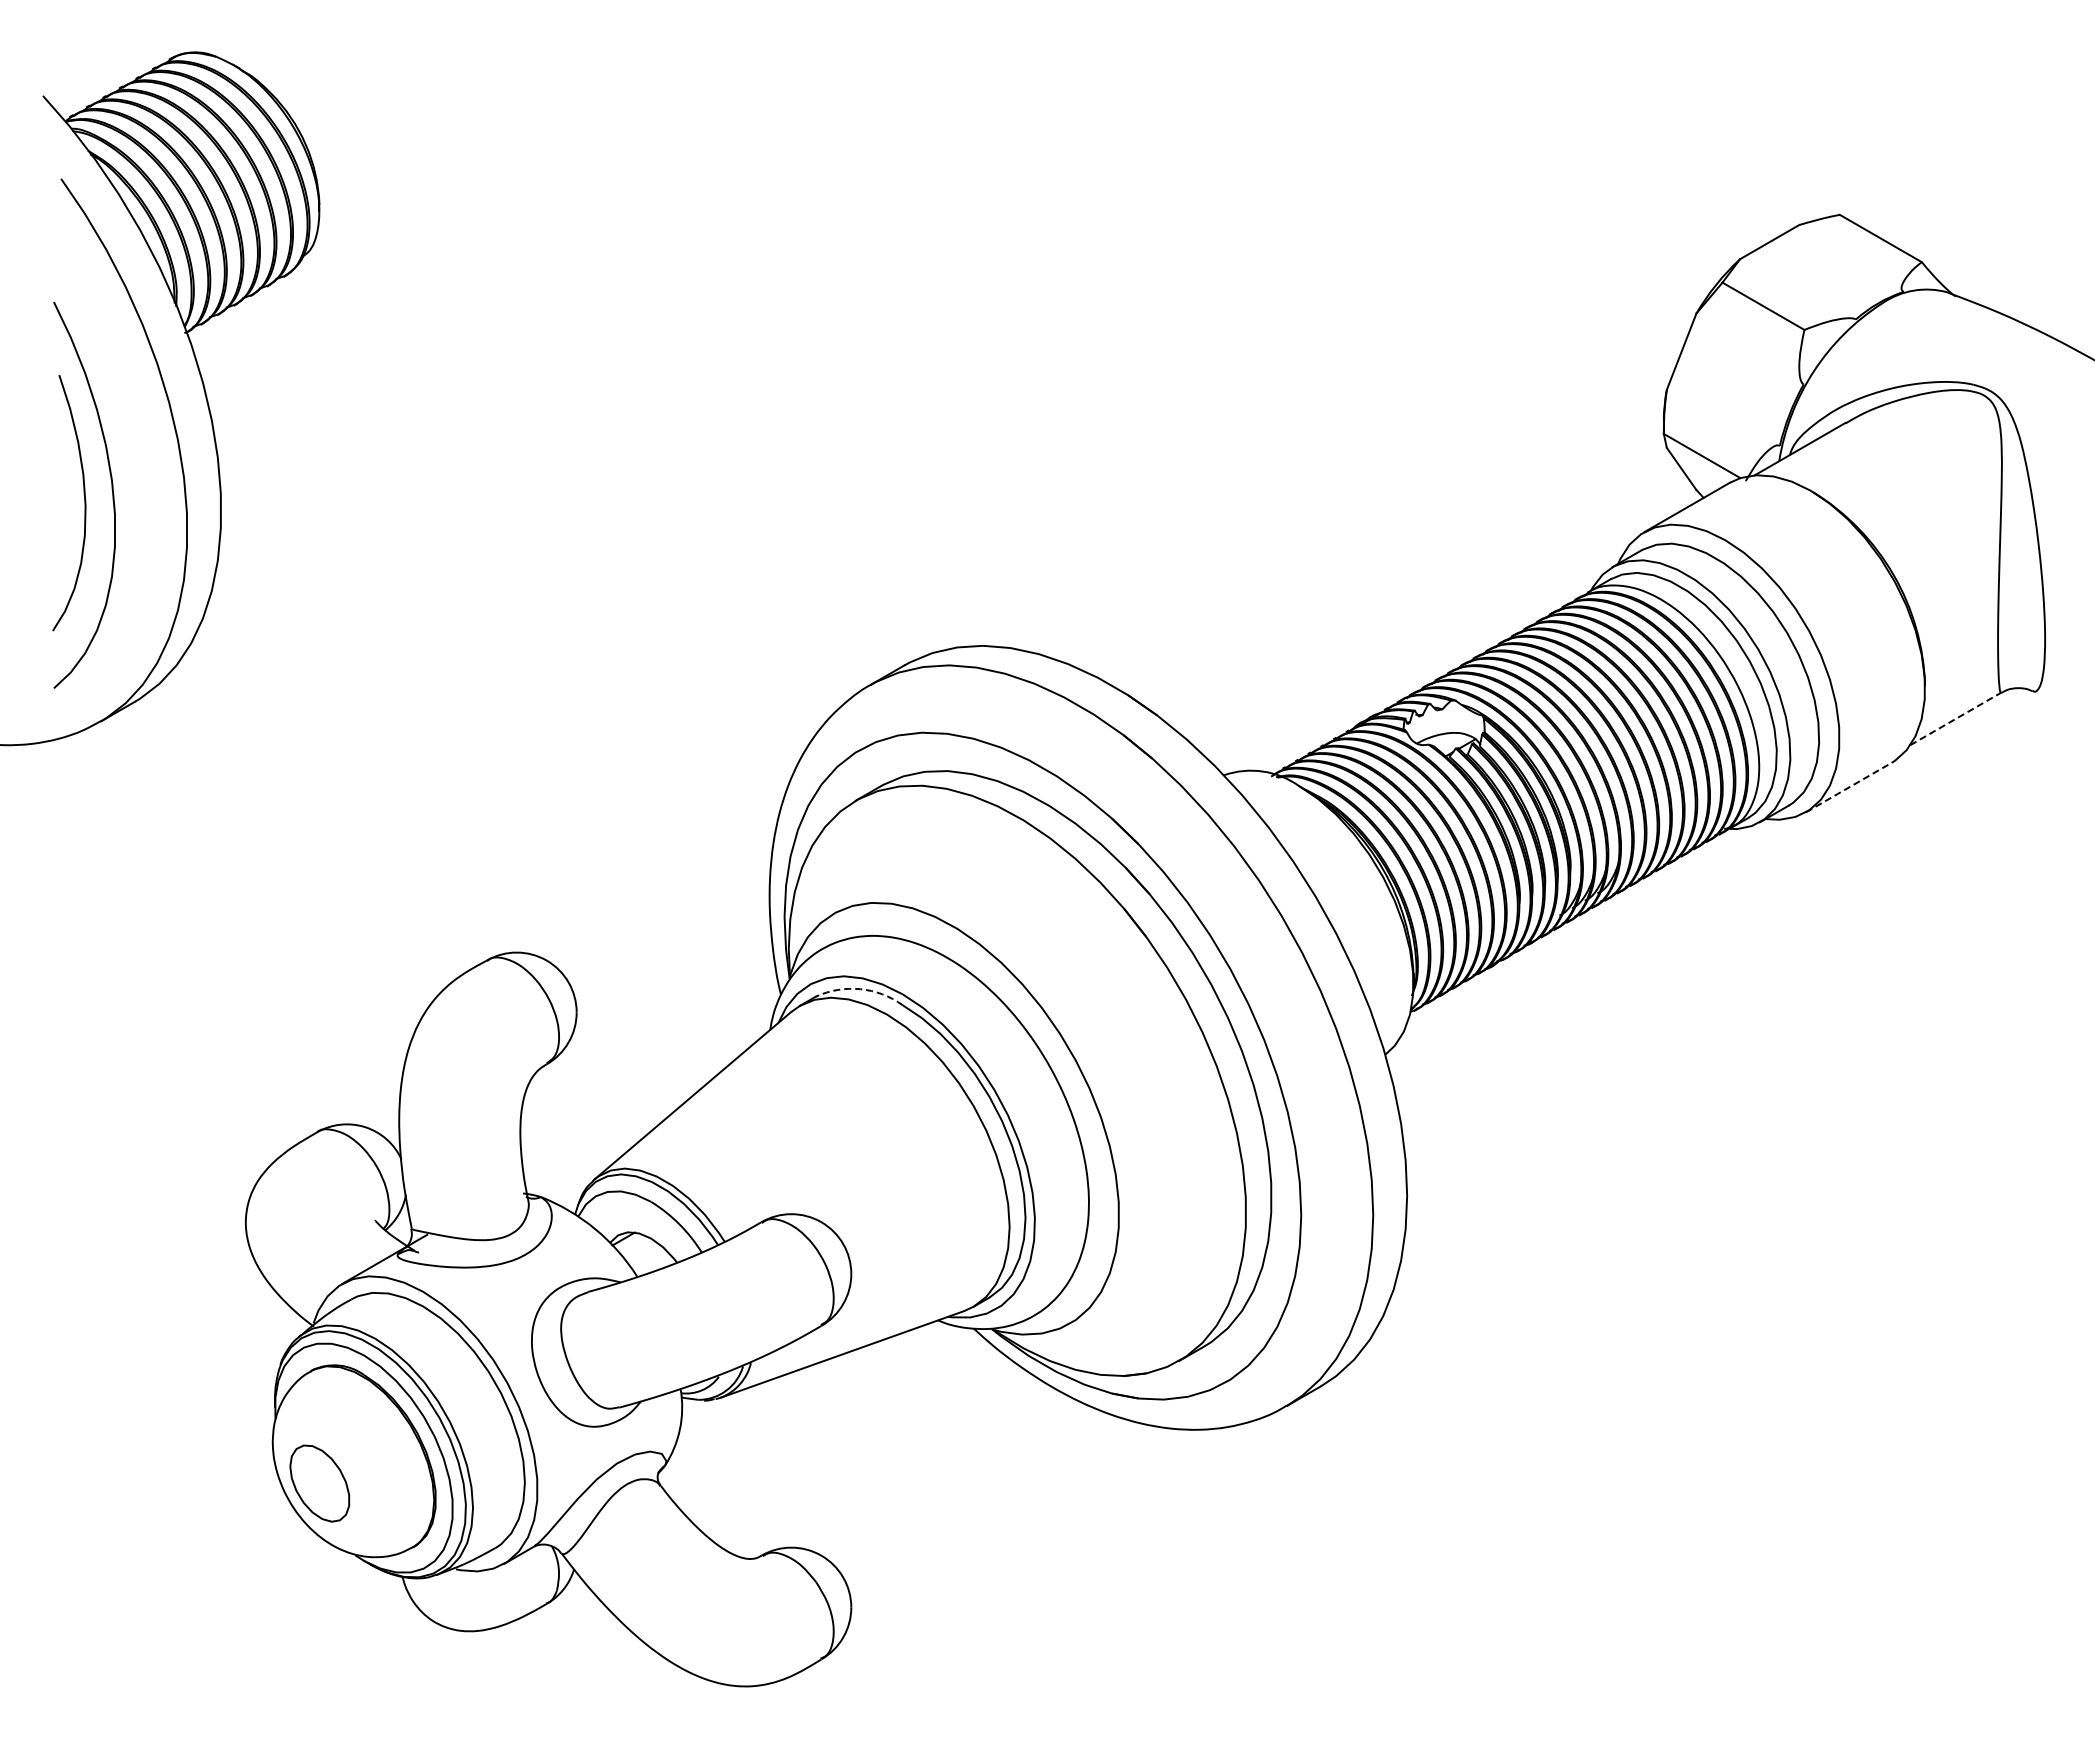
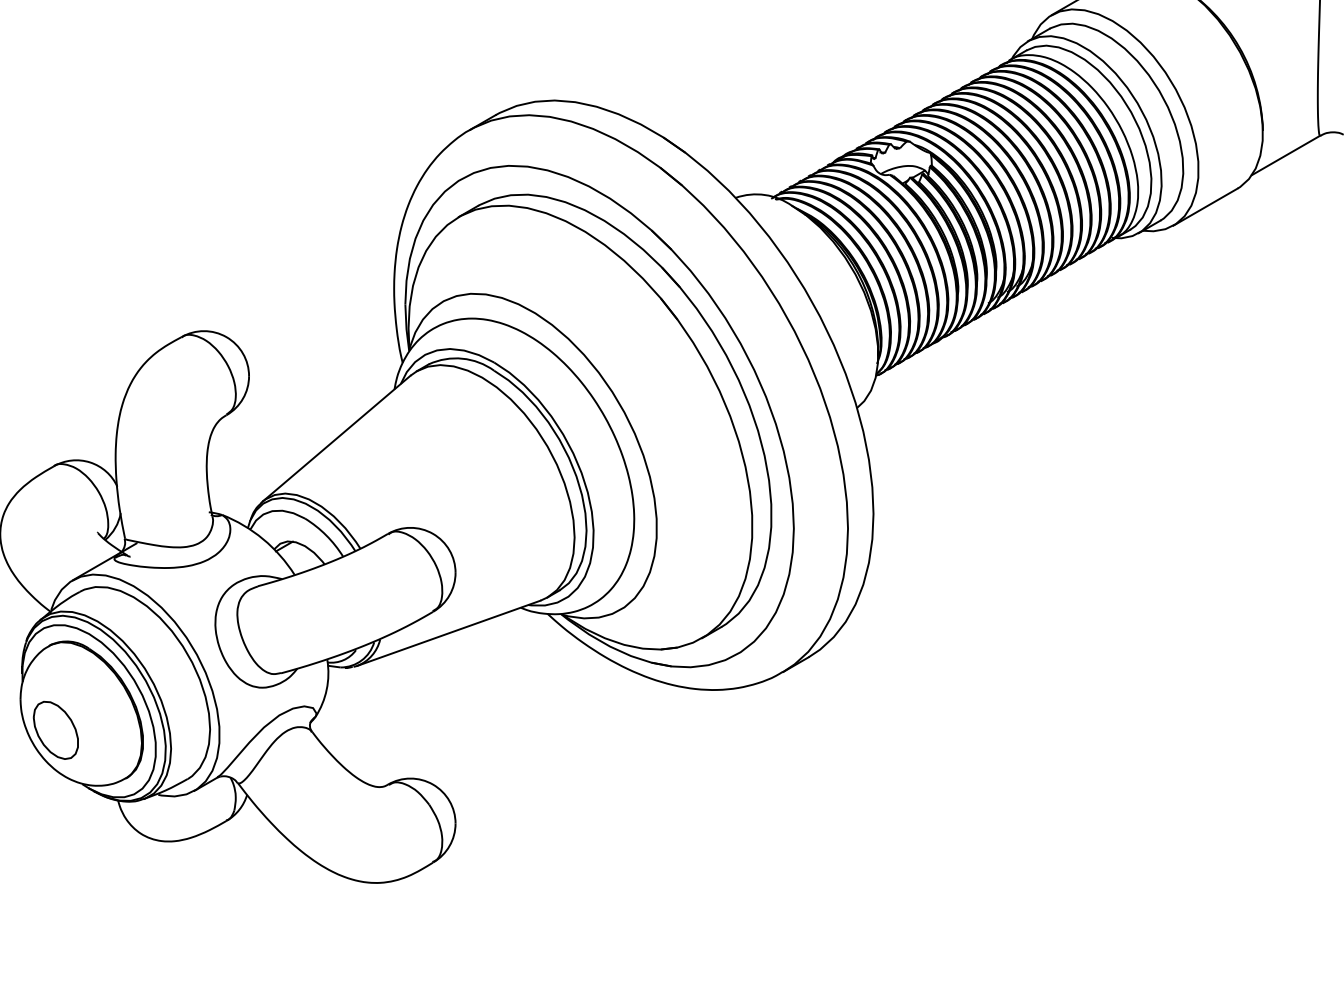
line: (1956, 718) -> (1286, 155), dashed -> solid
line: (1849, 787) -> (1206, 207), dashed -> solid
arc: (860, 989) -> (462, 358), dashed -> solid

